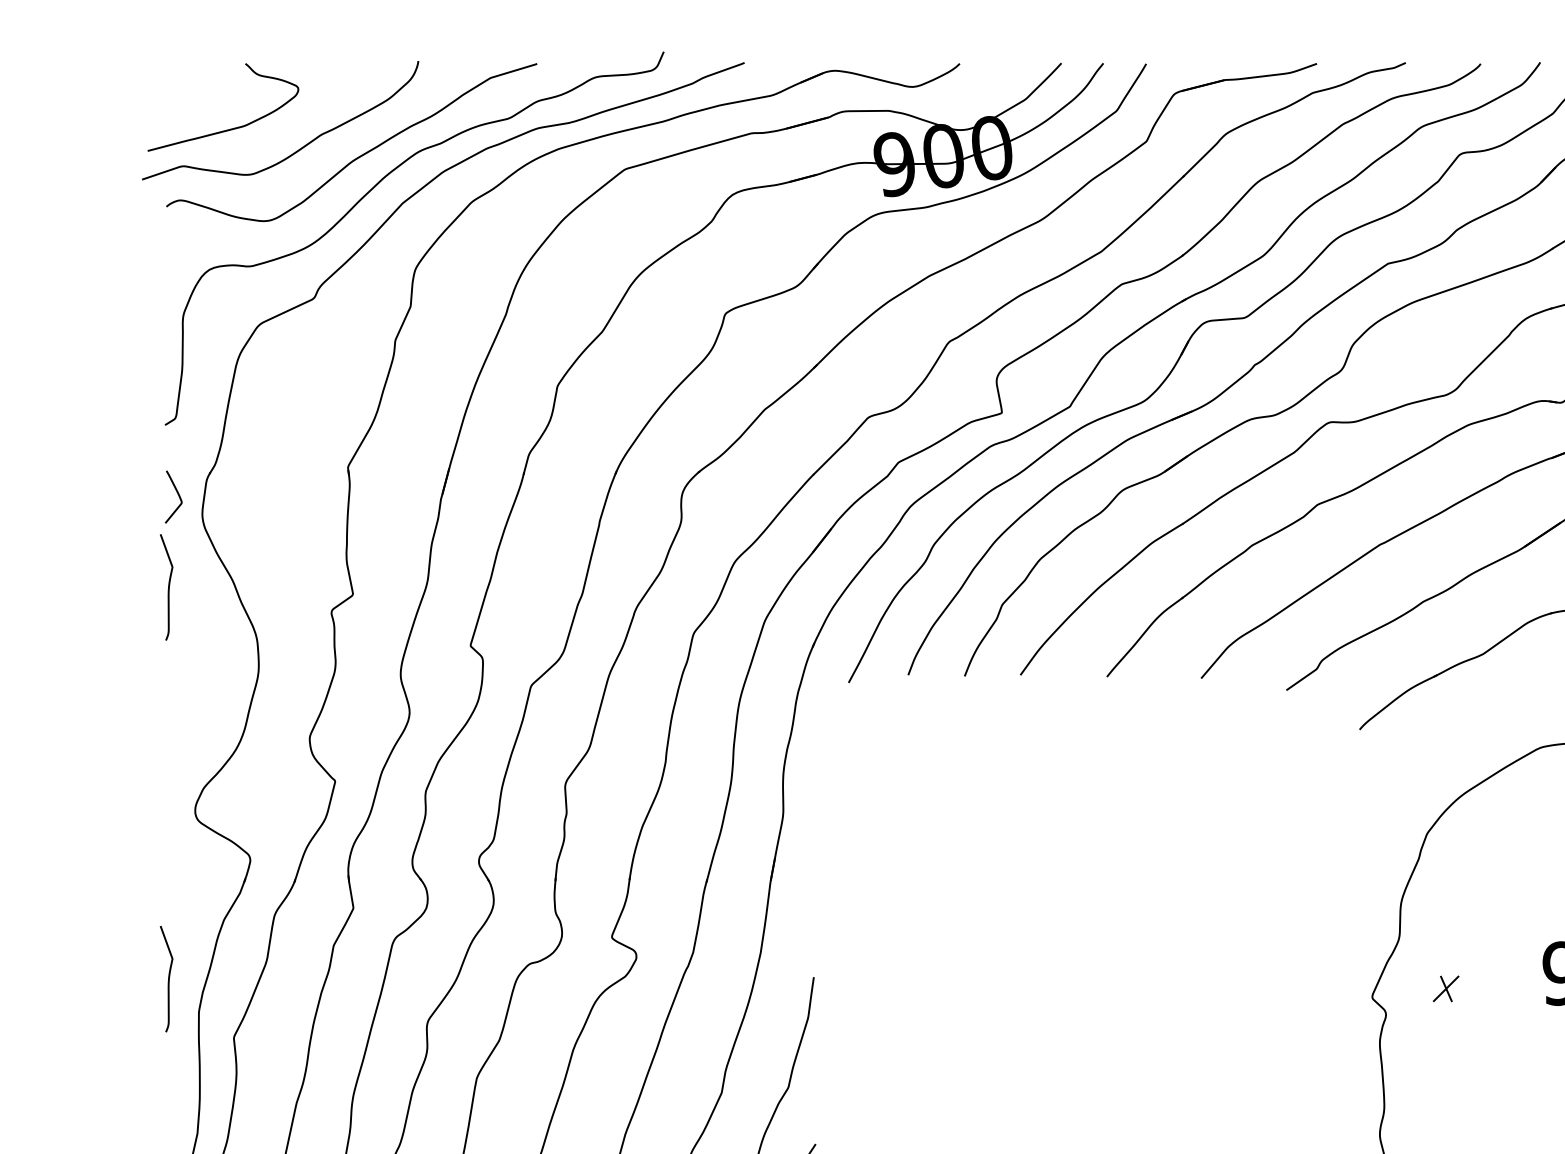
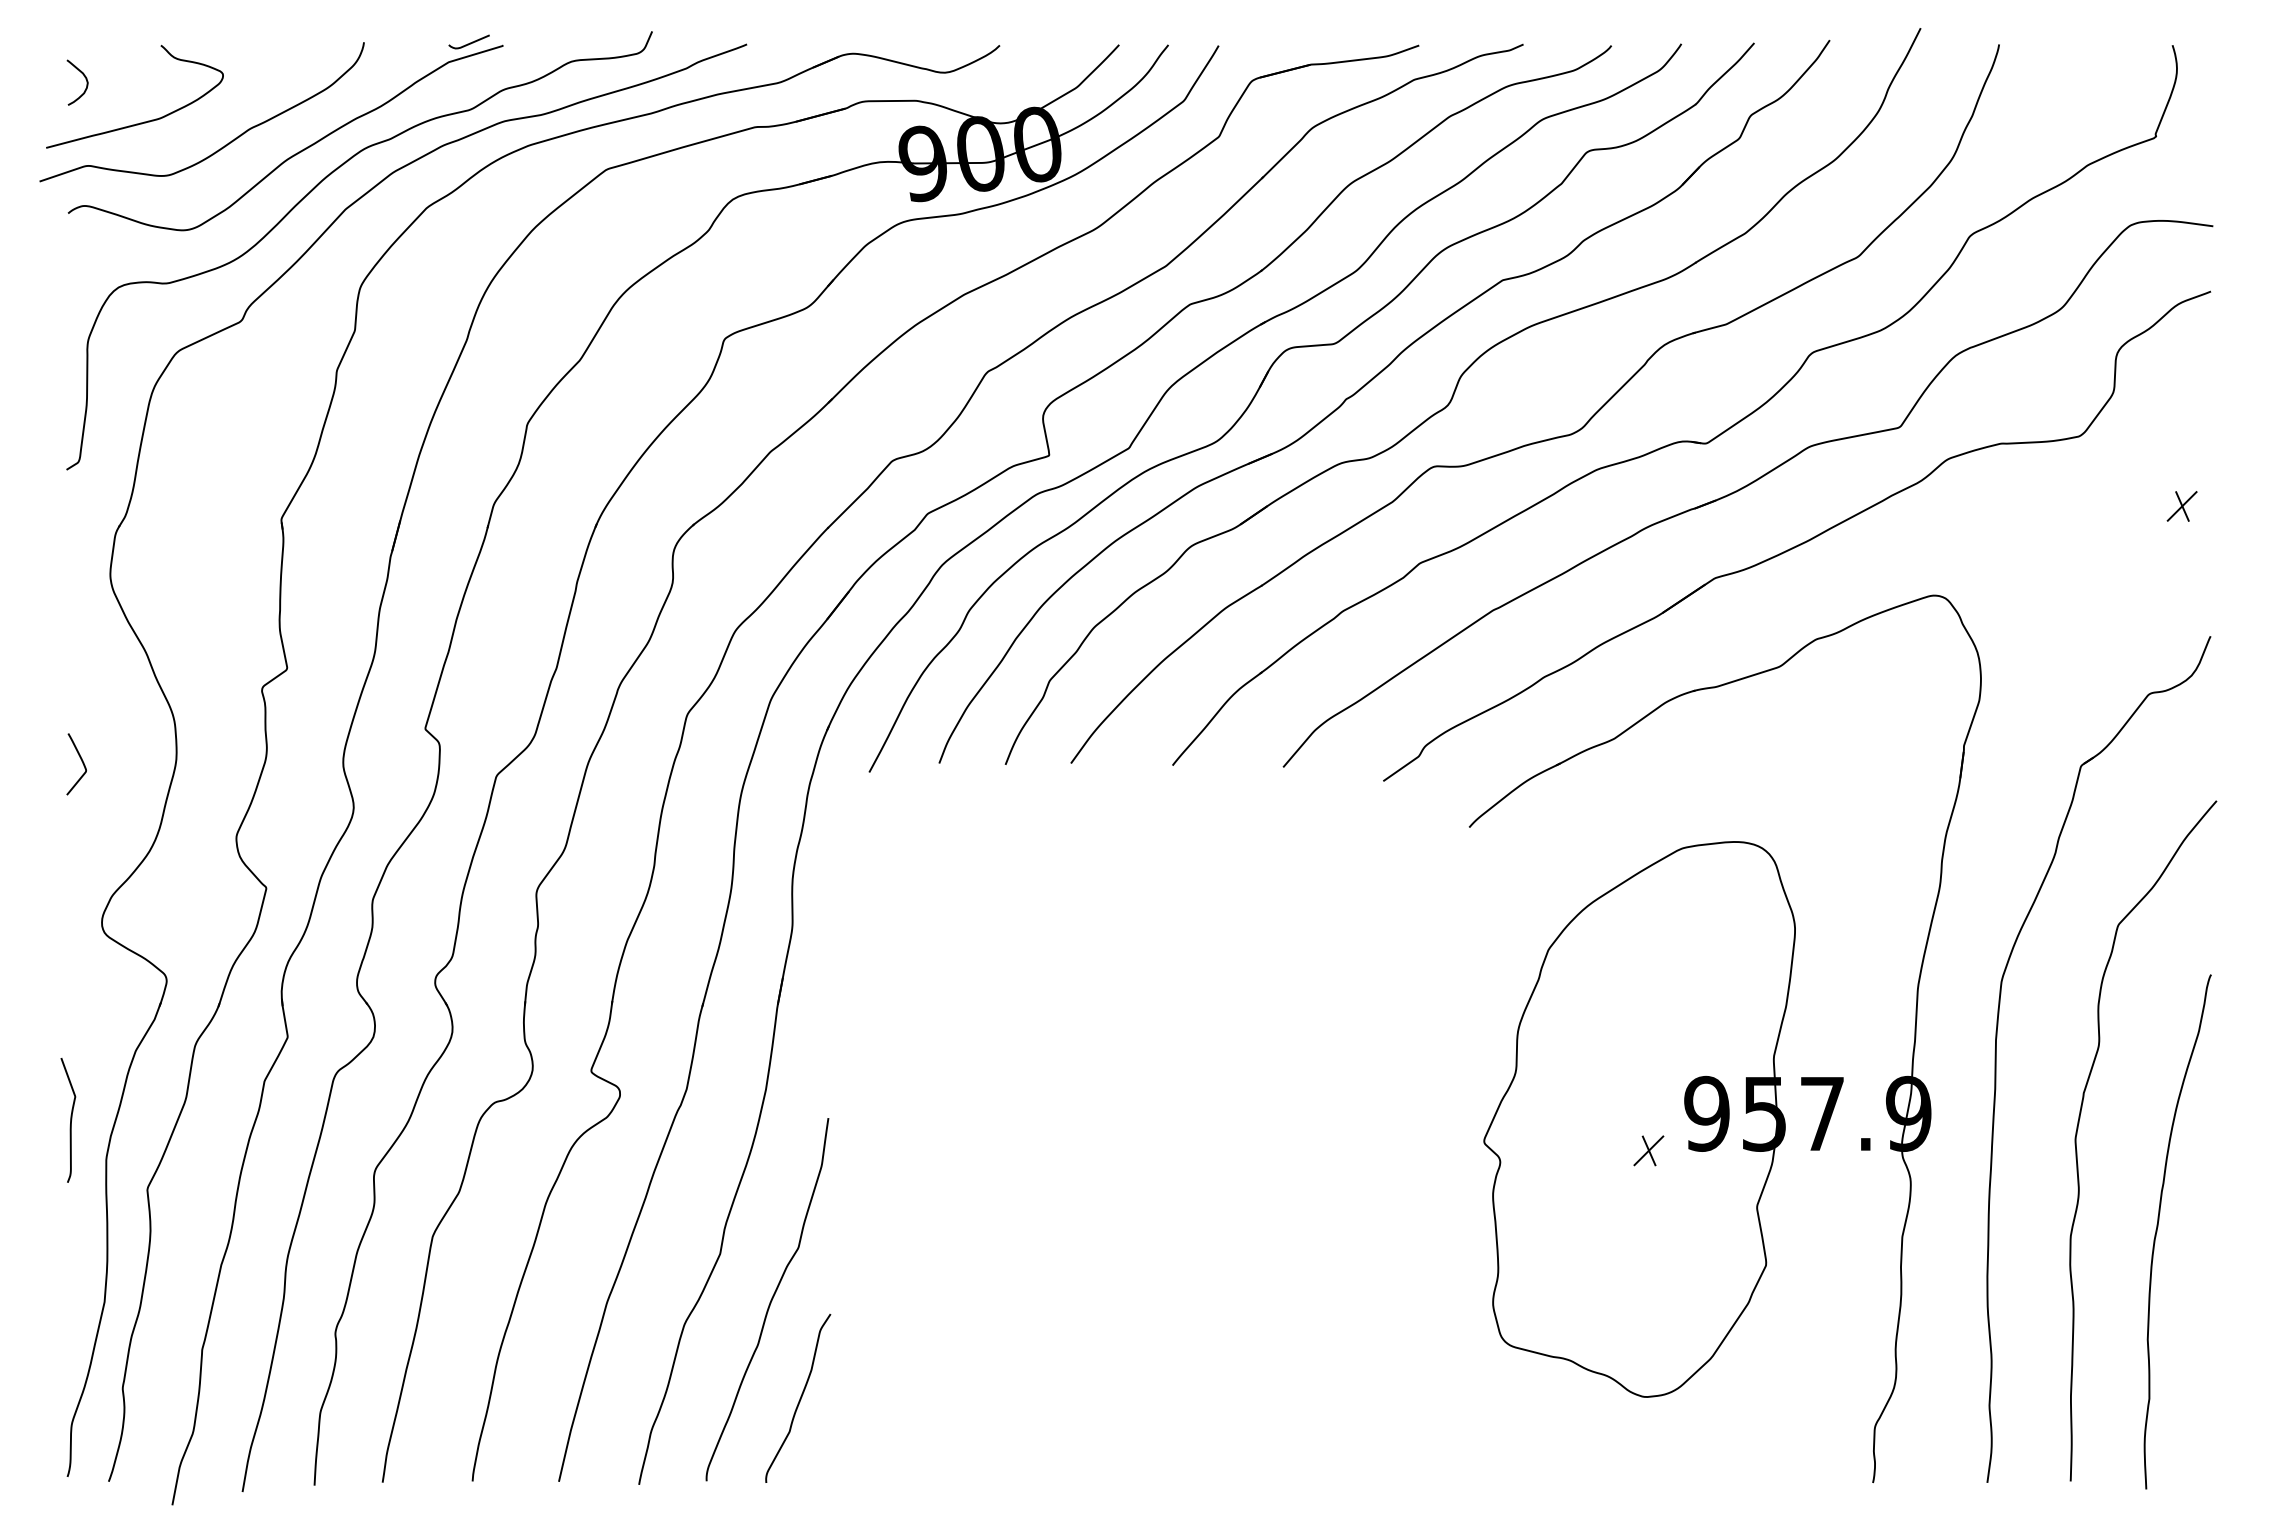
curve: (508, 61) -> (469, 42), added
curve: (181, 92) -> (85, 79), added
curve: (177, 494) -> (81, 761), moved
curve: (168, 587) -> (70, 660), removed
part: (1445, 988) -> (1648, 1150), moved

